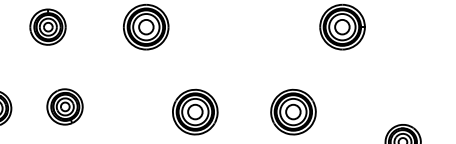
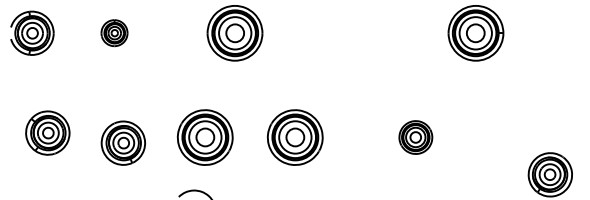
part: (47, 26) -> (114, 32), size x0.6
part: (64, 106) -> (122, 142), moved
part: (121, 112) -> (204, 137), added
part: (293, 112) -> (415, 137), size x0.6

